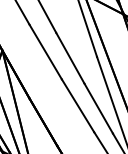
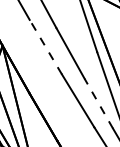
line: (45, 52) -> (45, 47), solid -> dashed
line: (98, 108) -> (98, 103), solid -> dashed

